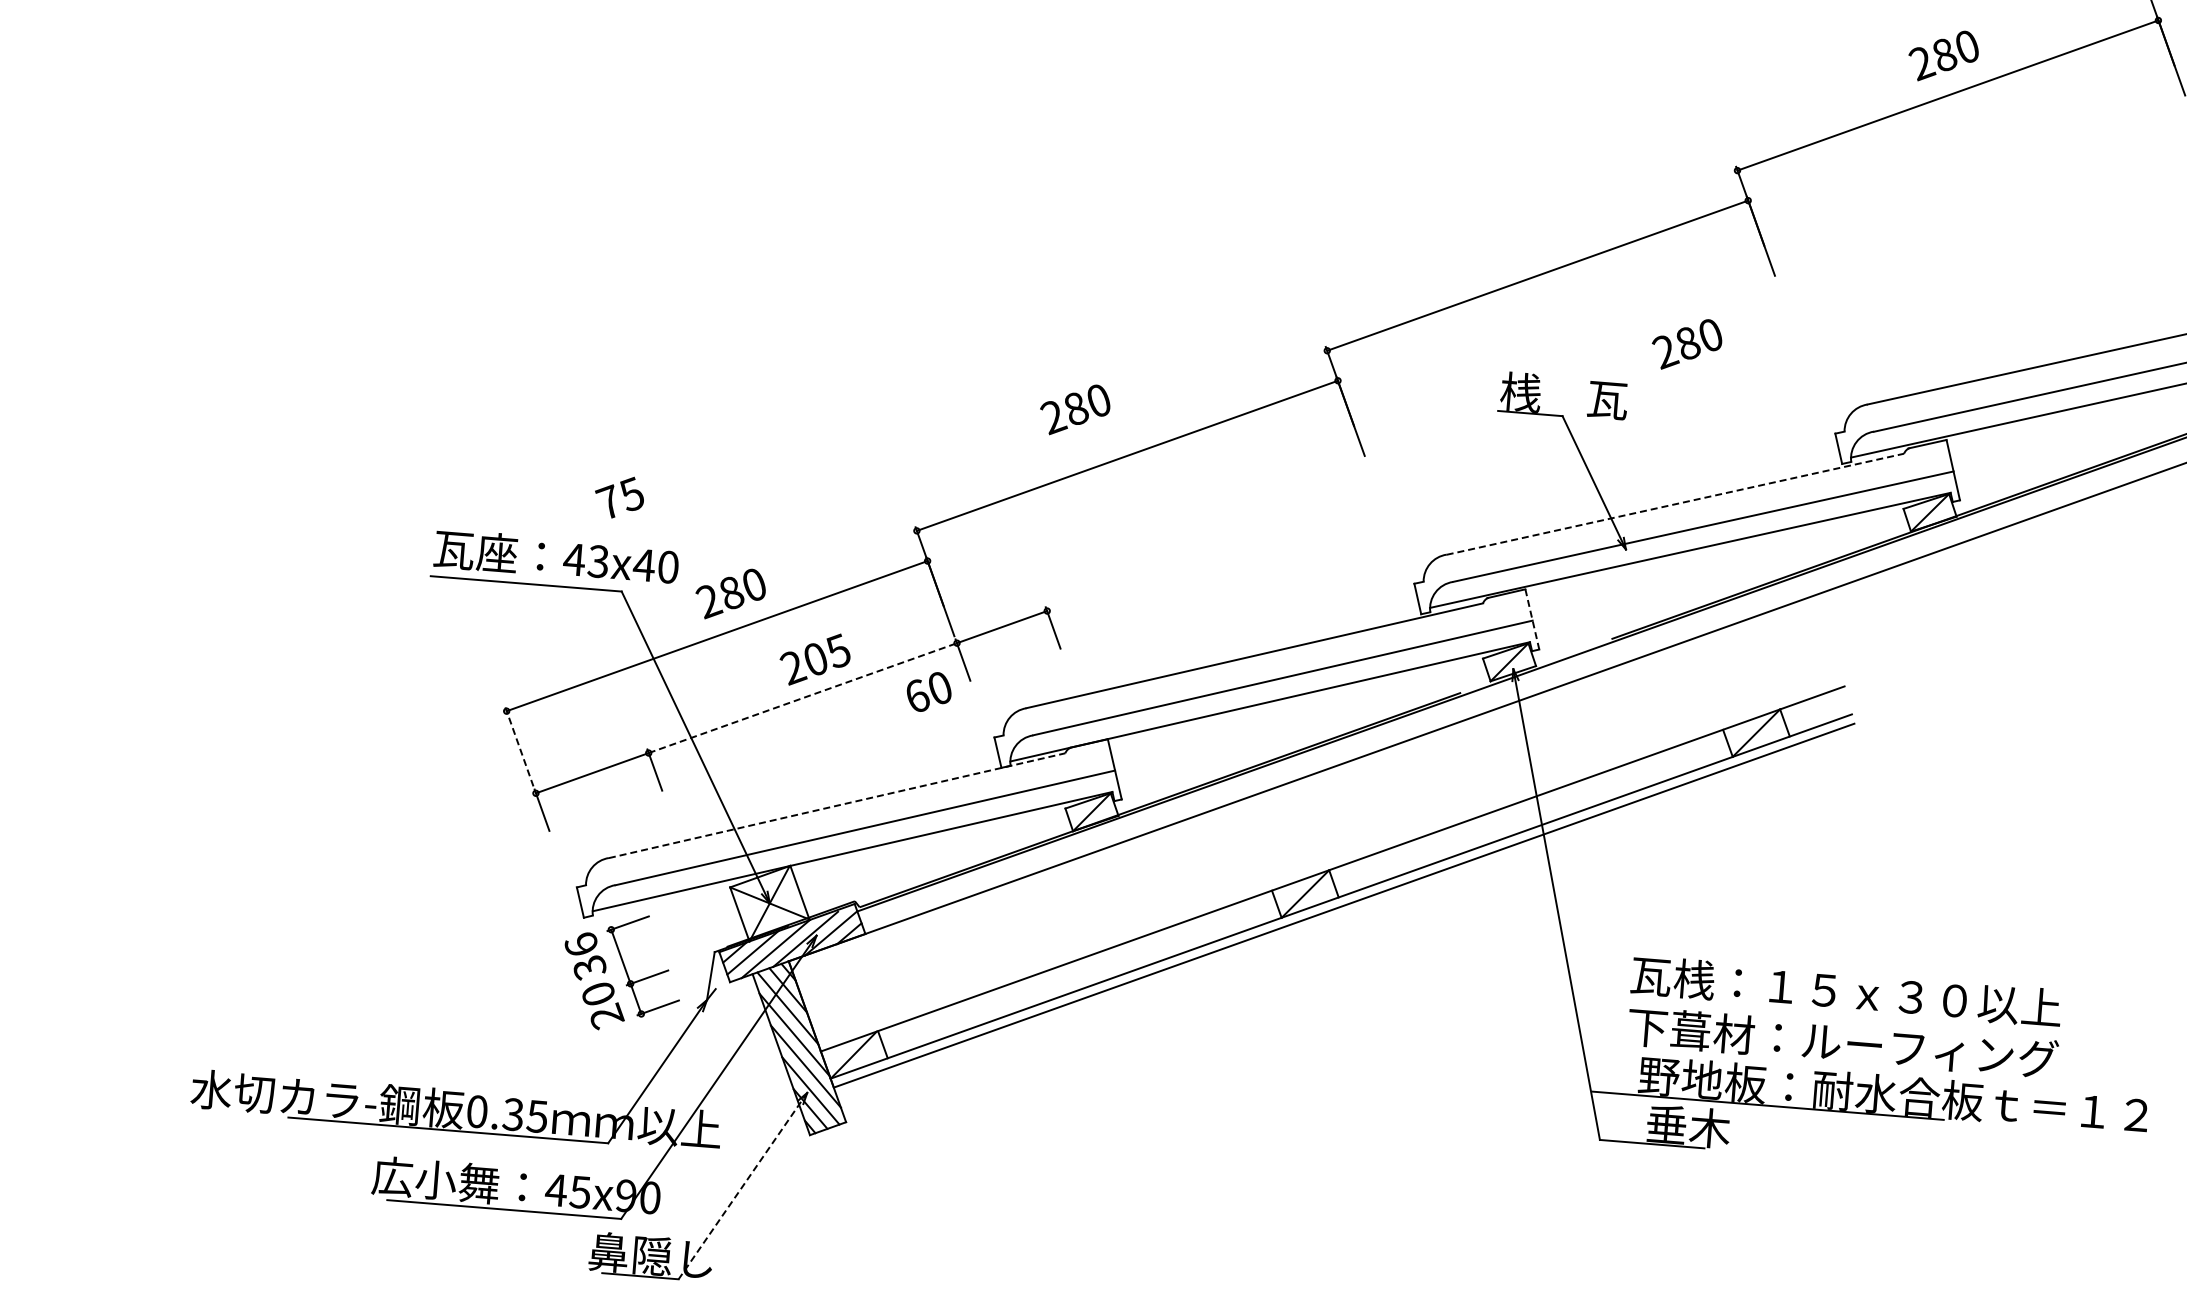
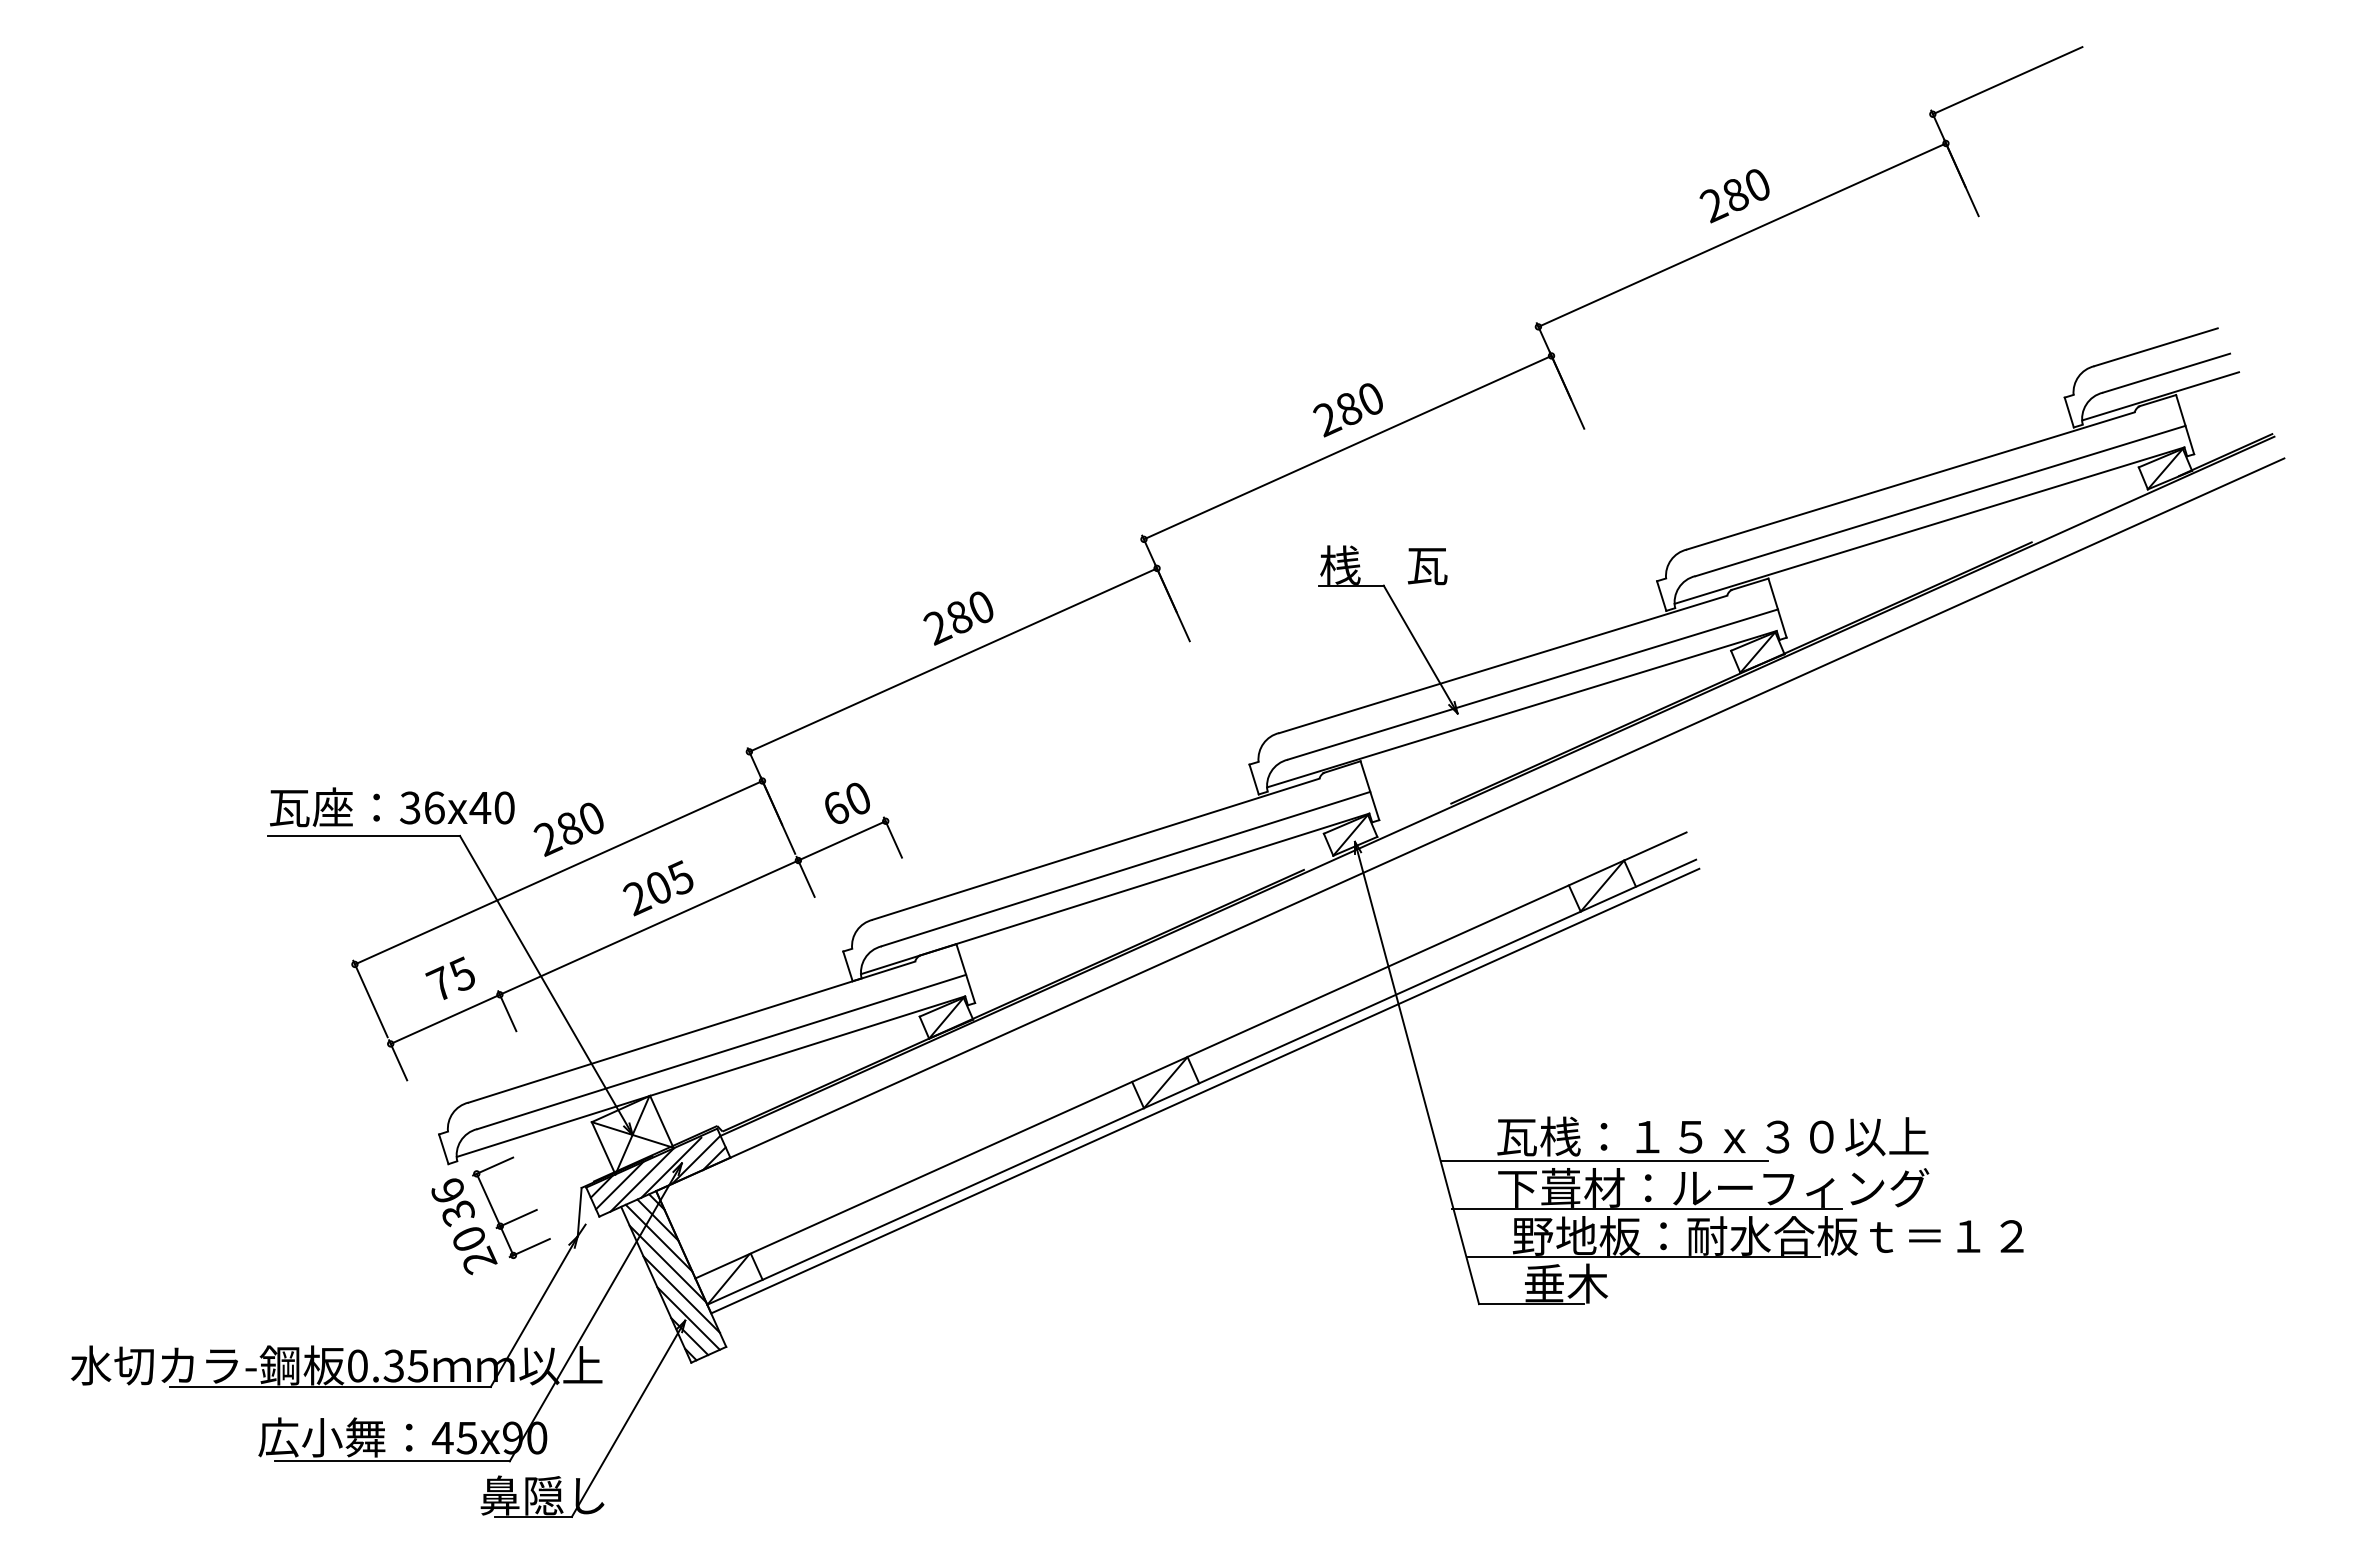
text: (1686, 344) -> (1347, 410), moved
text: (1075, 409) -> (958, 618), moved
text: (618, 496) -> (449, 977), moved
line: (1675, 504) -> (1503, 664), dashed -> solid
text: (585, 560) -> (421, 807), 43x40 -> 36x40
line: (1531, 619) -> (1369, 790), dashed -> solid
text: (929, 691) -> (847, 802), moved
line: (803, 698) -> (649, 927), dashed -> solid
line: (519, 747) -> (370, 999), dashed -> solid
line: (837, 805) -> (692, 1031), dashed -> solid
line: (1735, 1006) -> (1603, 1160), added
line: (1774, 1058) -> (1646, 1208), added
line: (742, 1186) -> (628, 1419), dashed -> solid

